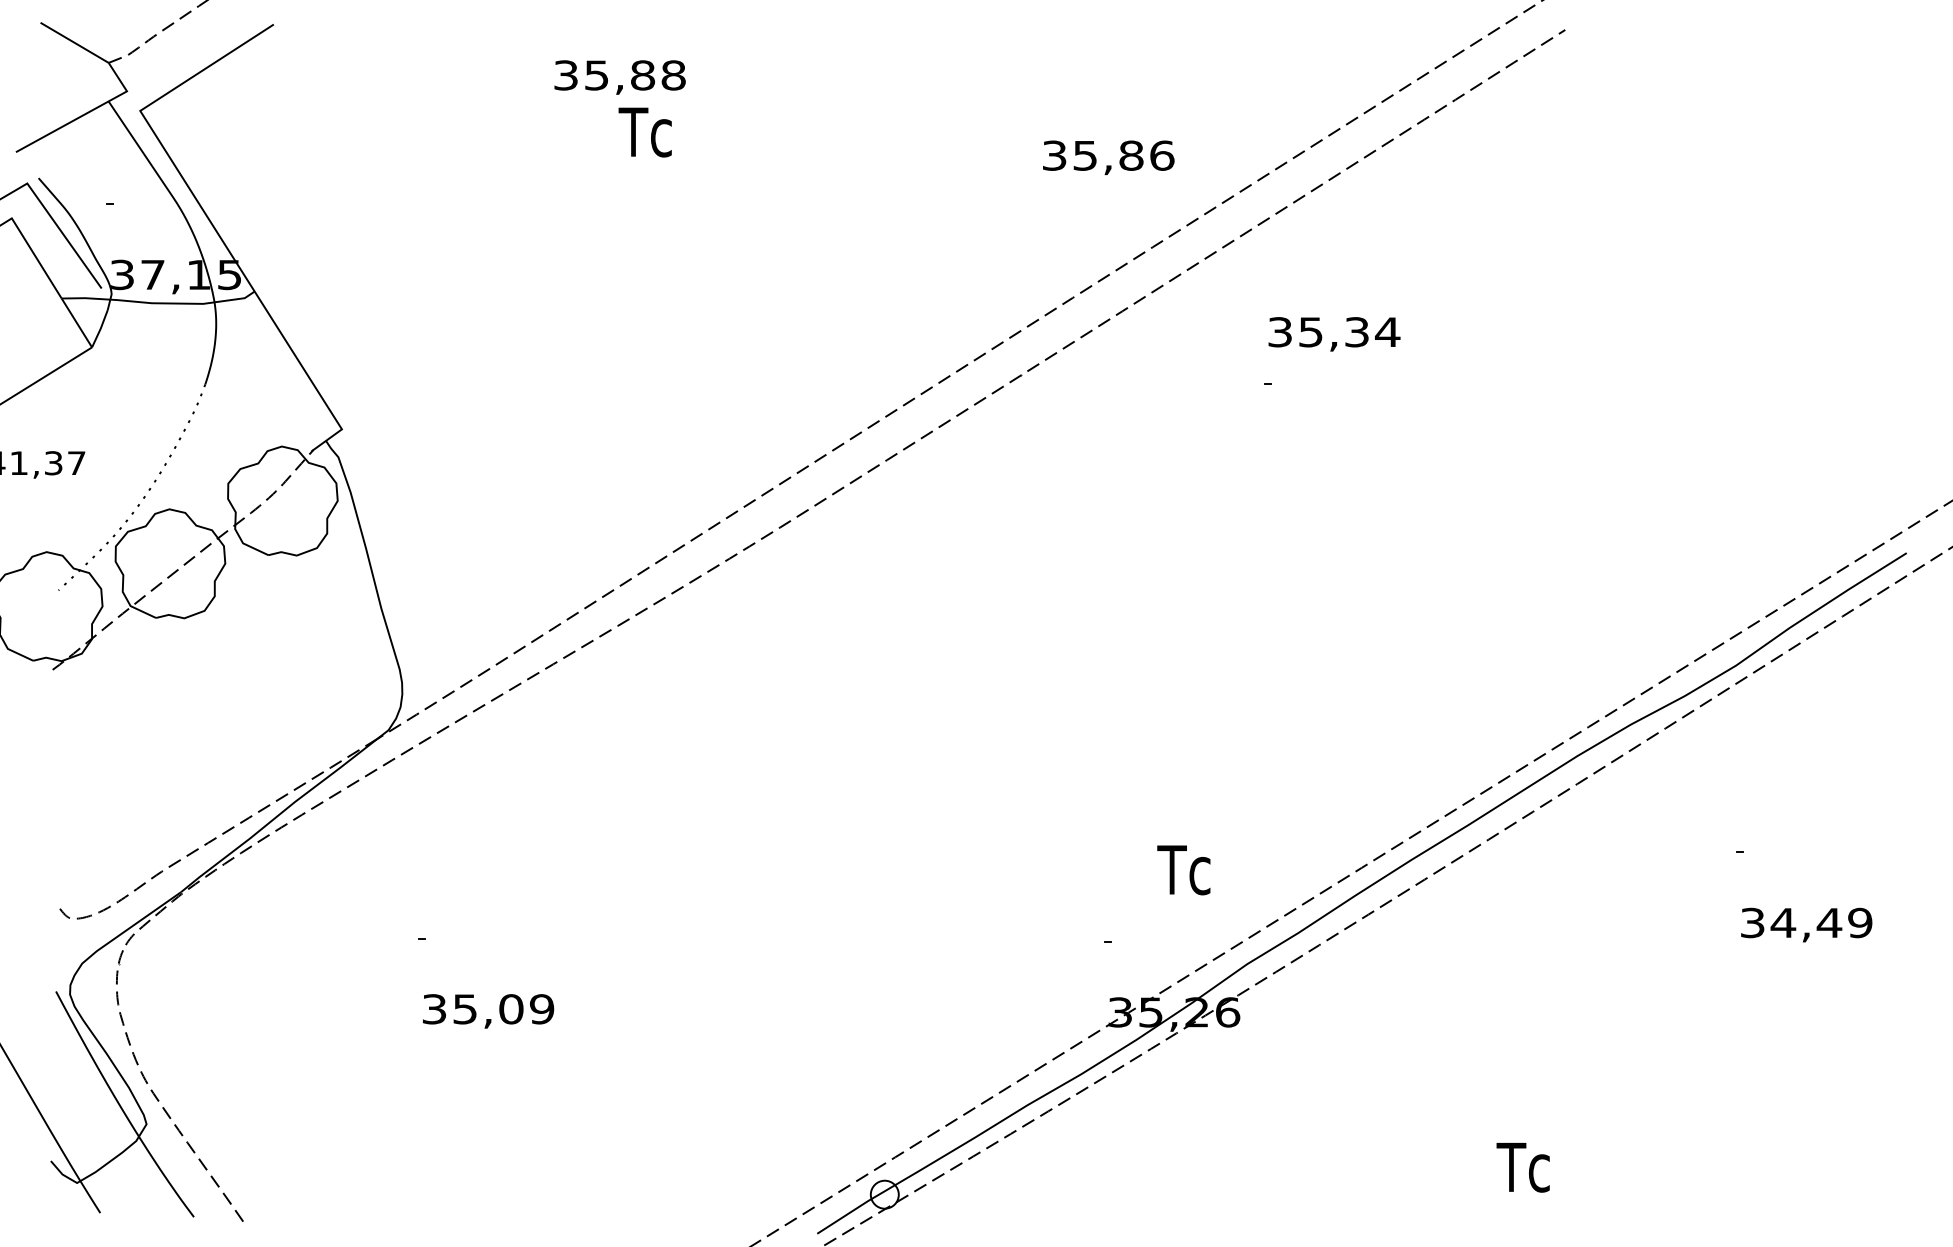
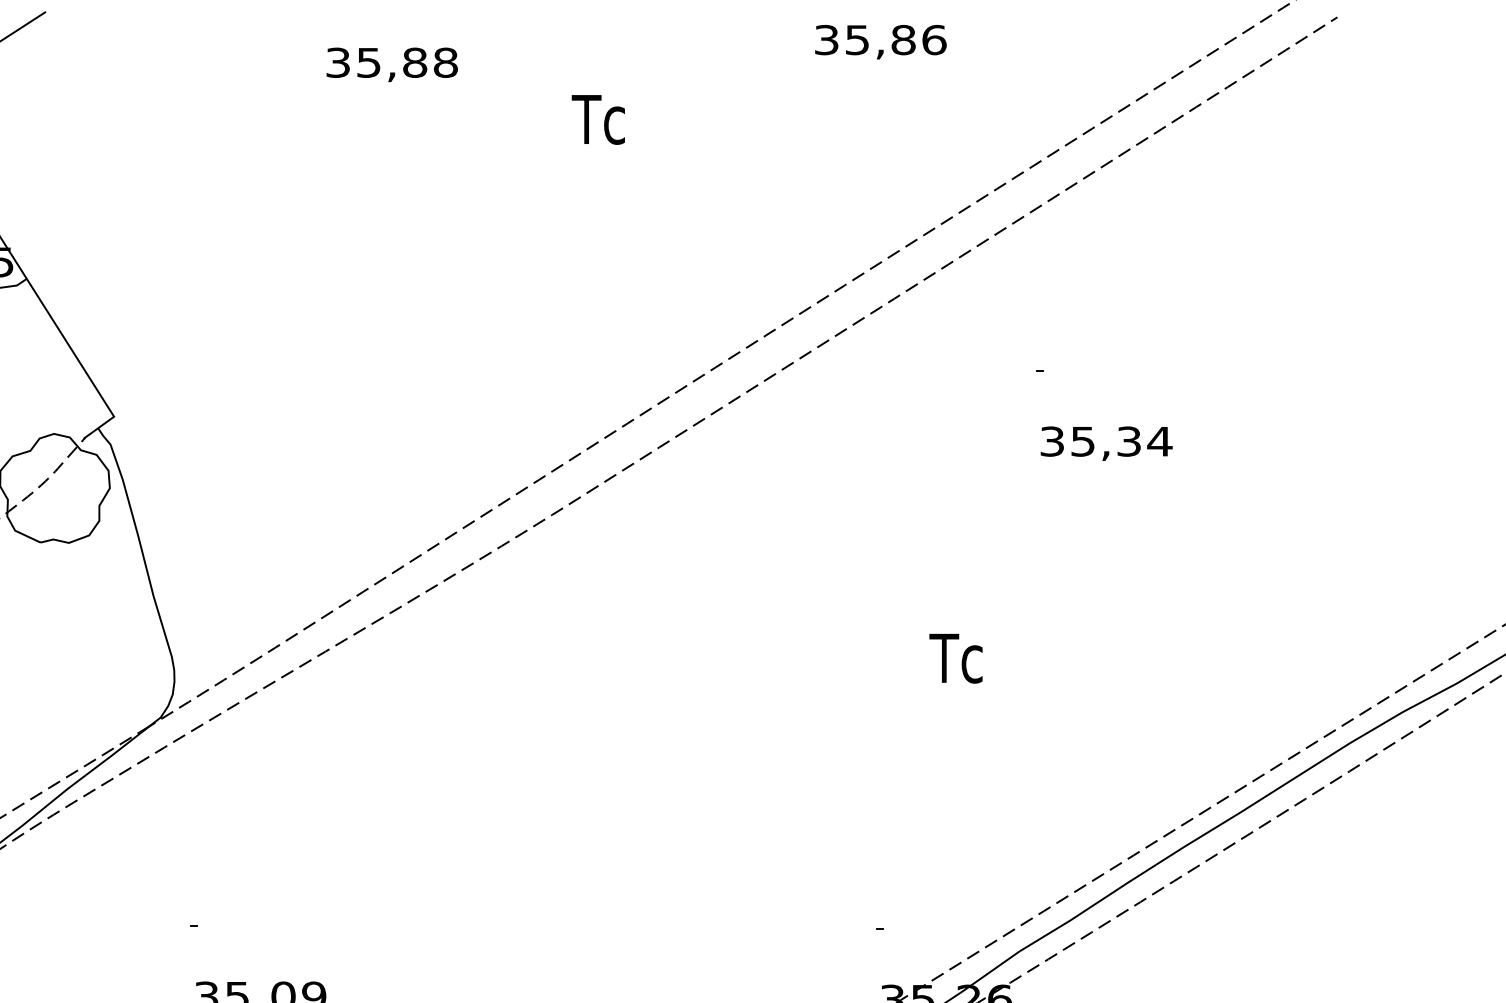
text: (644, 132) -> (597, 119), moved
text: (1108, 157) -> (880, 41), moved
text: (1334, 334) -> (1106, 443), moved
text: (1183, 870) -> (955, 658), moved

